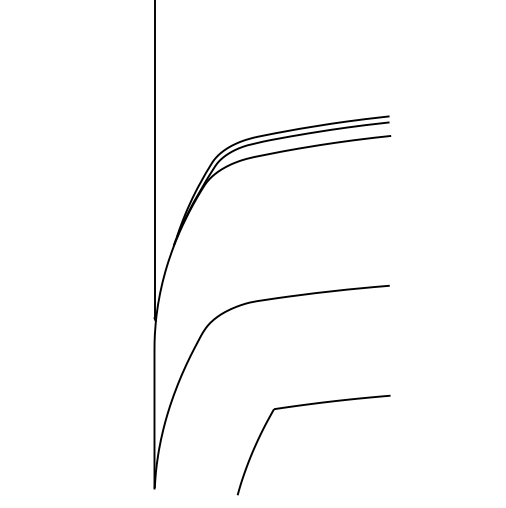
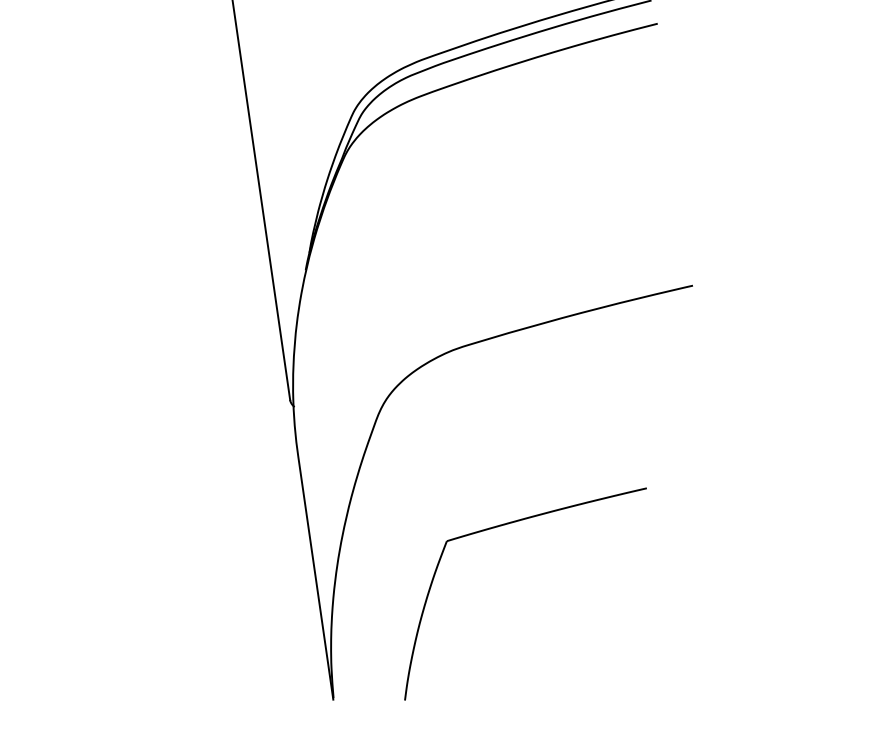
part: (309, 405) -> (507, 525), moved

